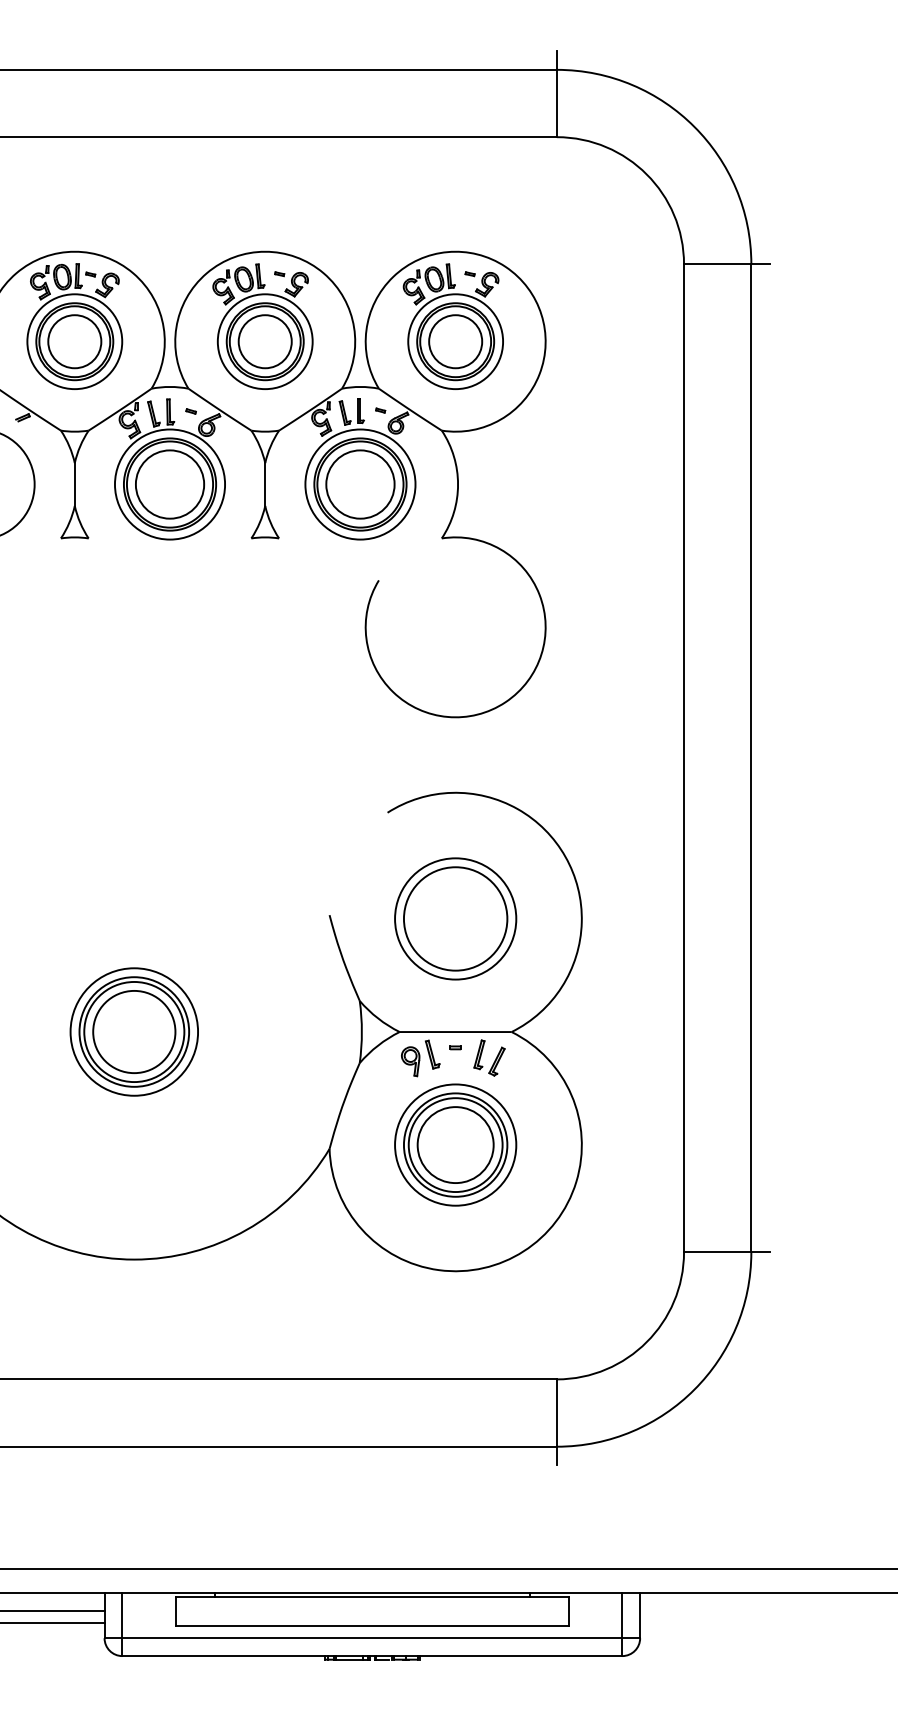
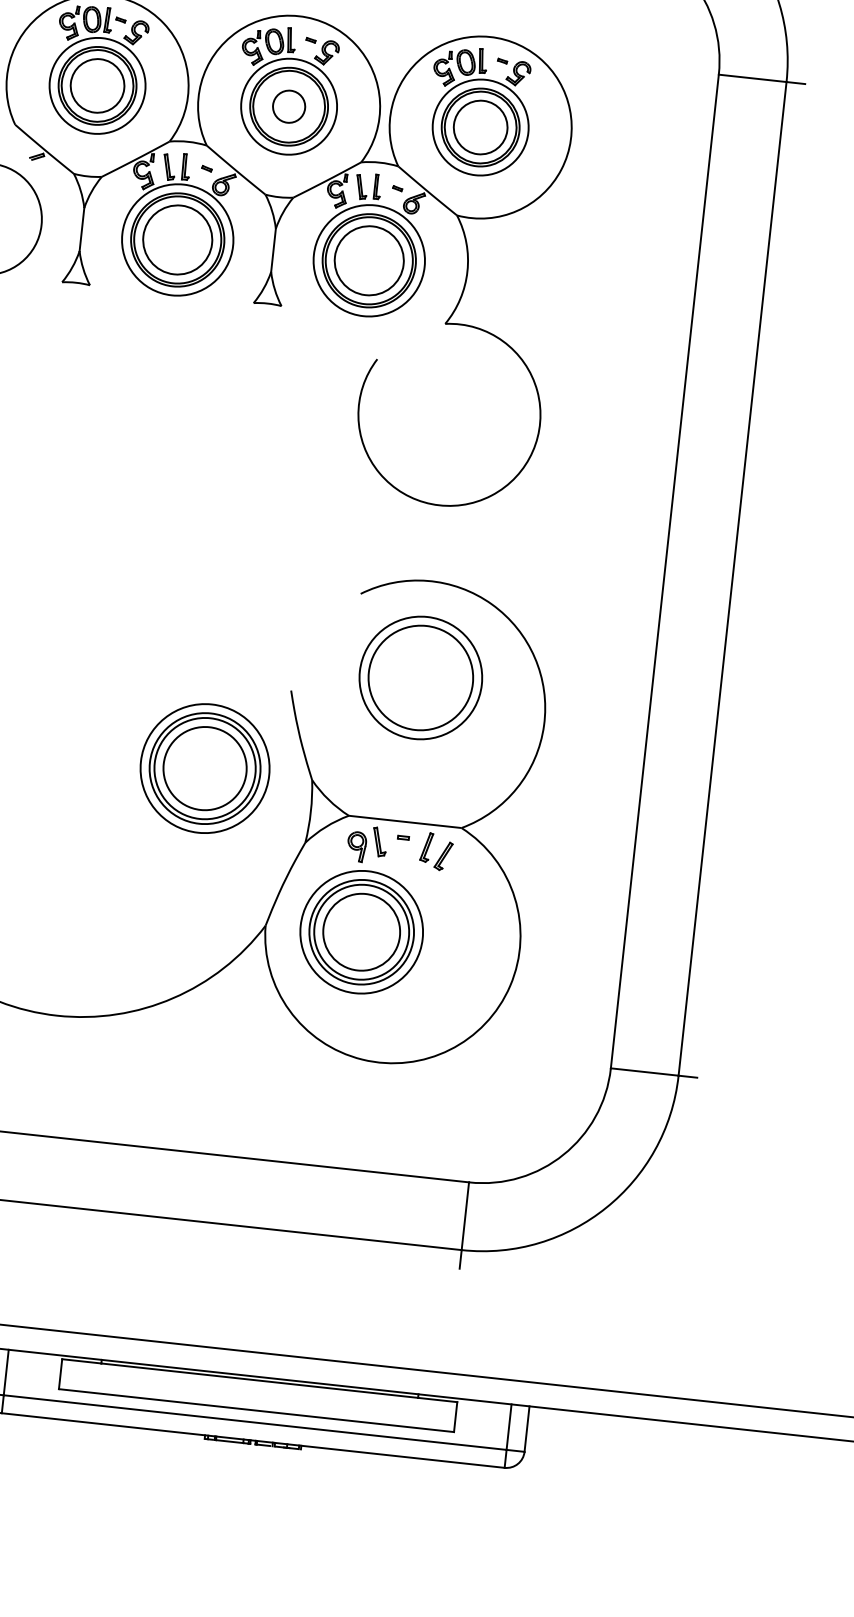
circle: (264, 341) -> (288, 106), size x0.6
part: (455, 918) -> (420, 677), moved
part: (133, 1031) -> (204, 767), moved
part: (455, 1144) -> (361, 931), moved

